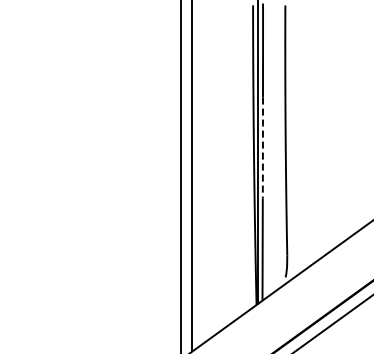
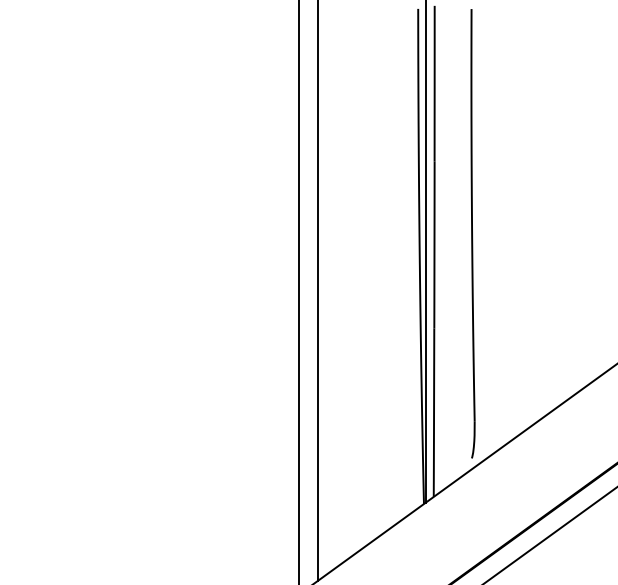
line: (262, 148) -> (433, 245), dashed -> solid

